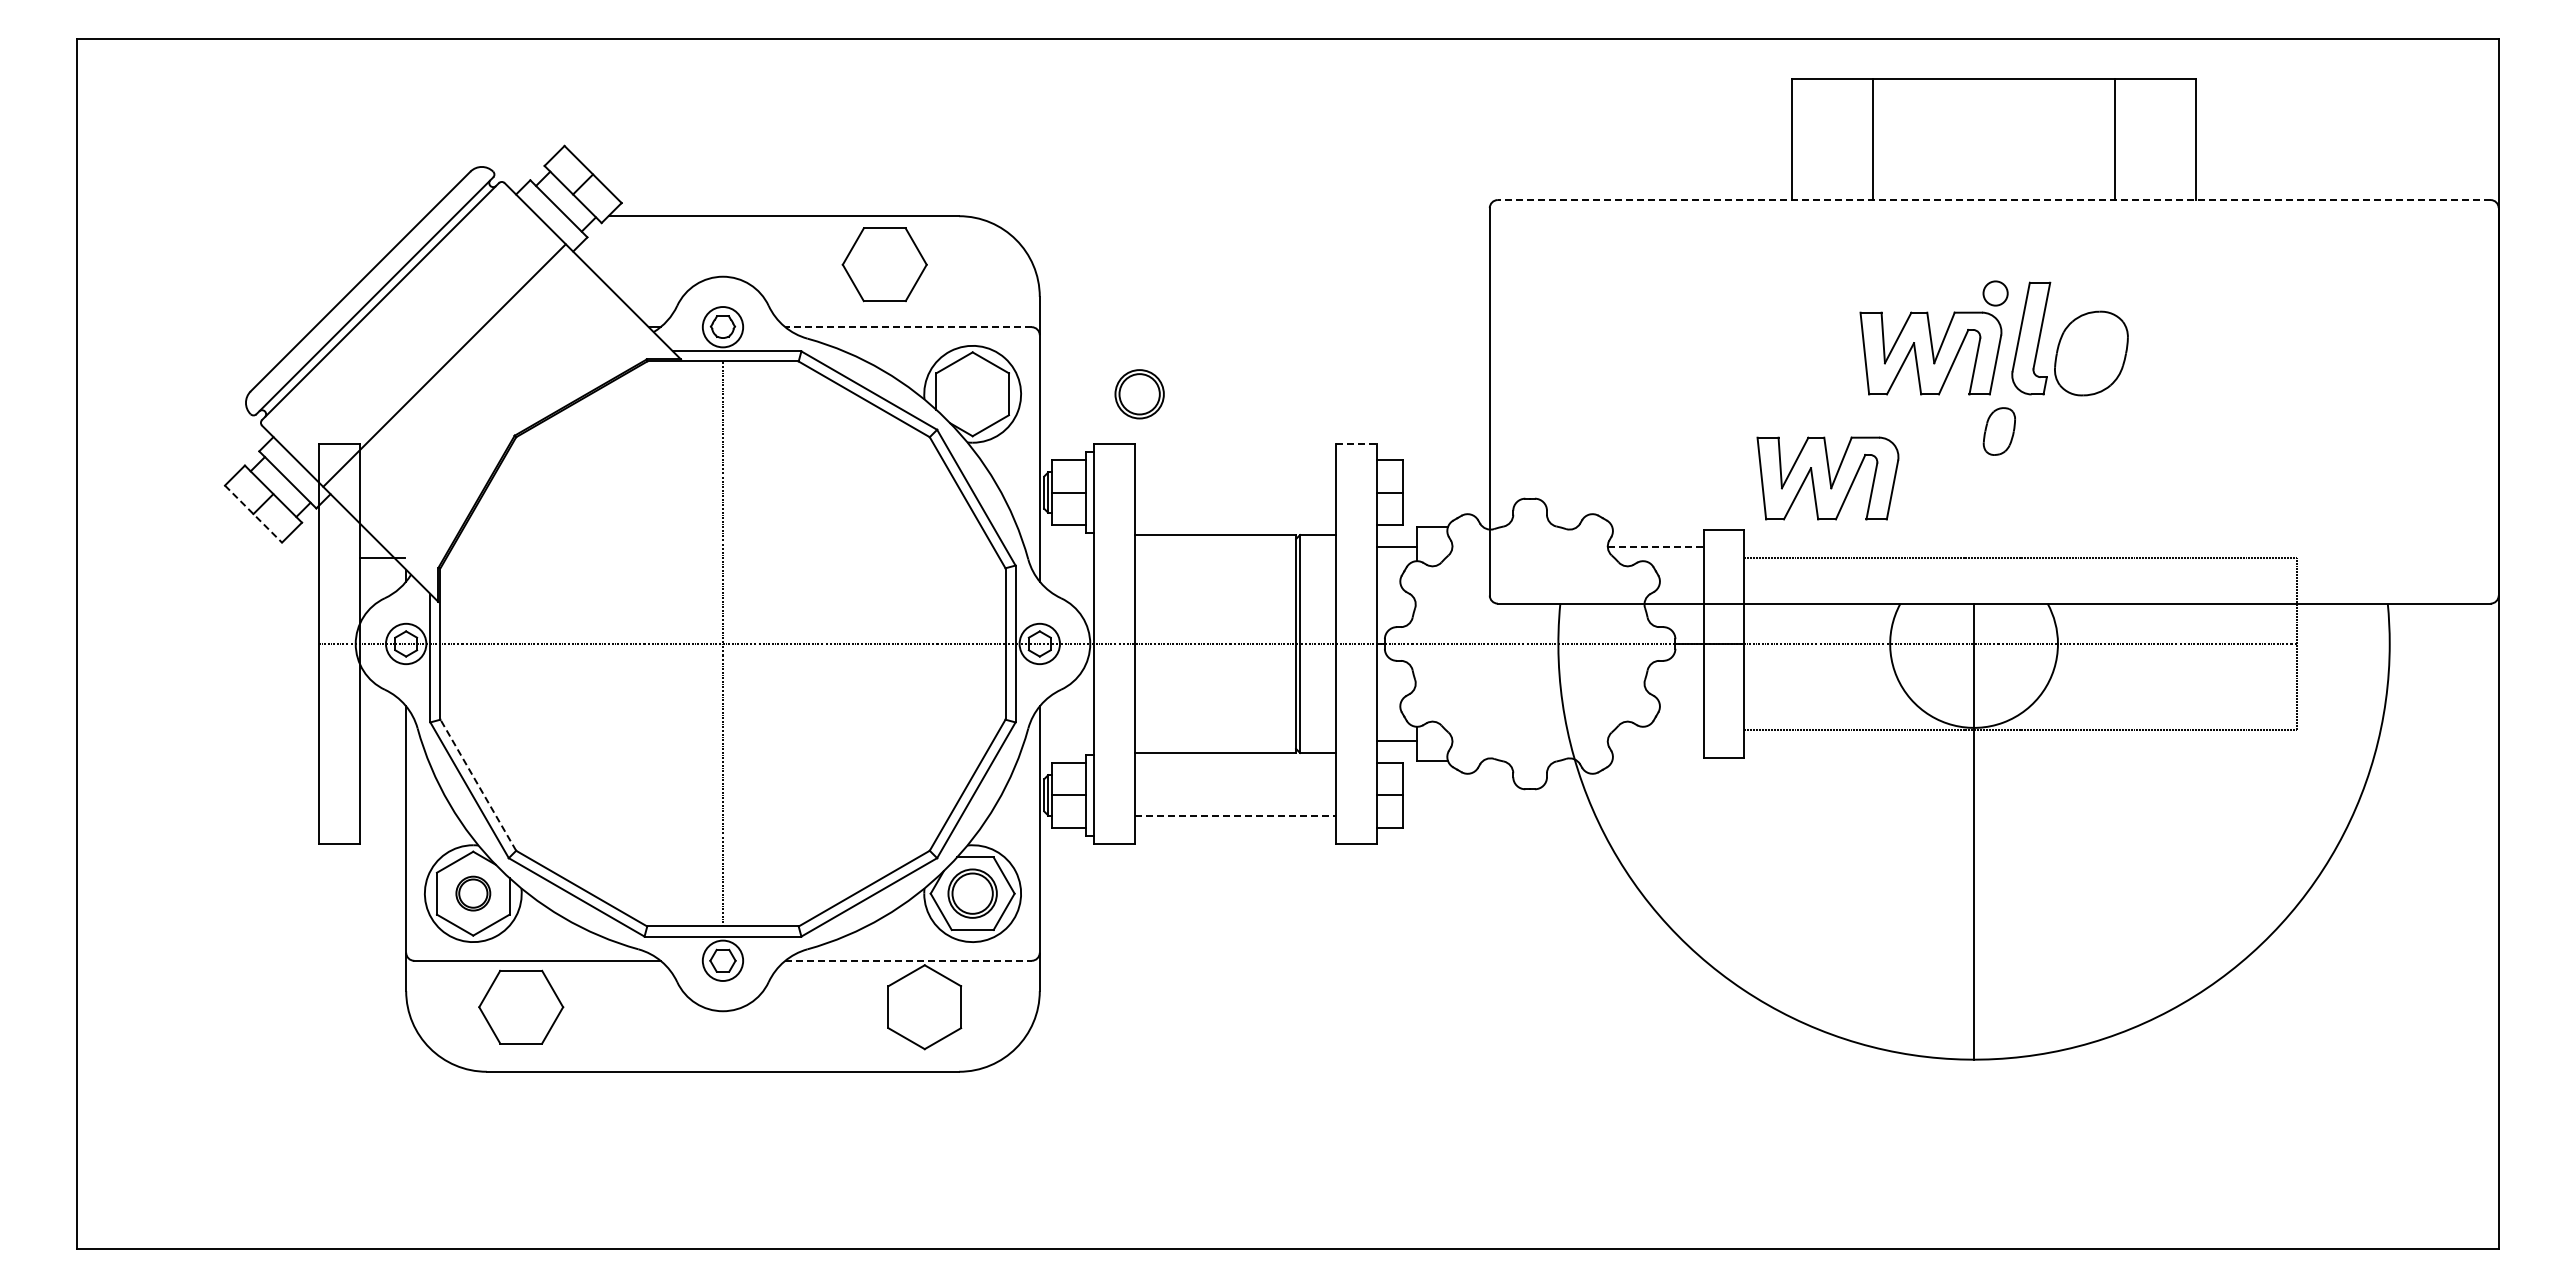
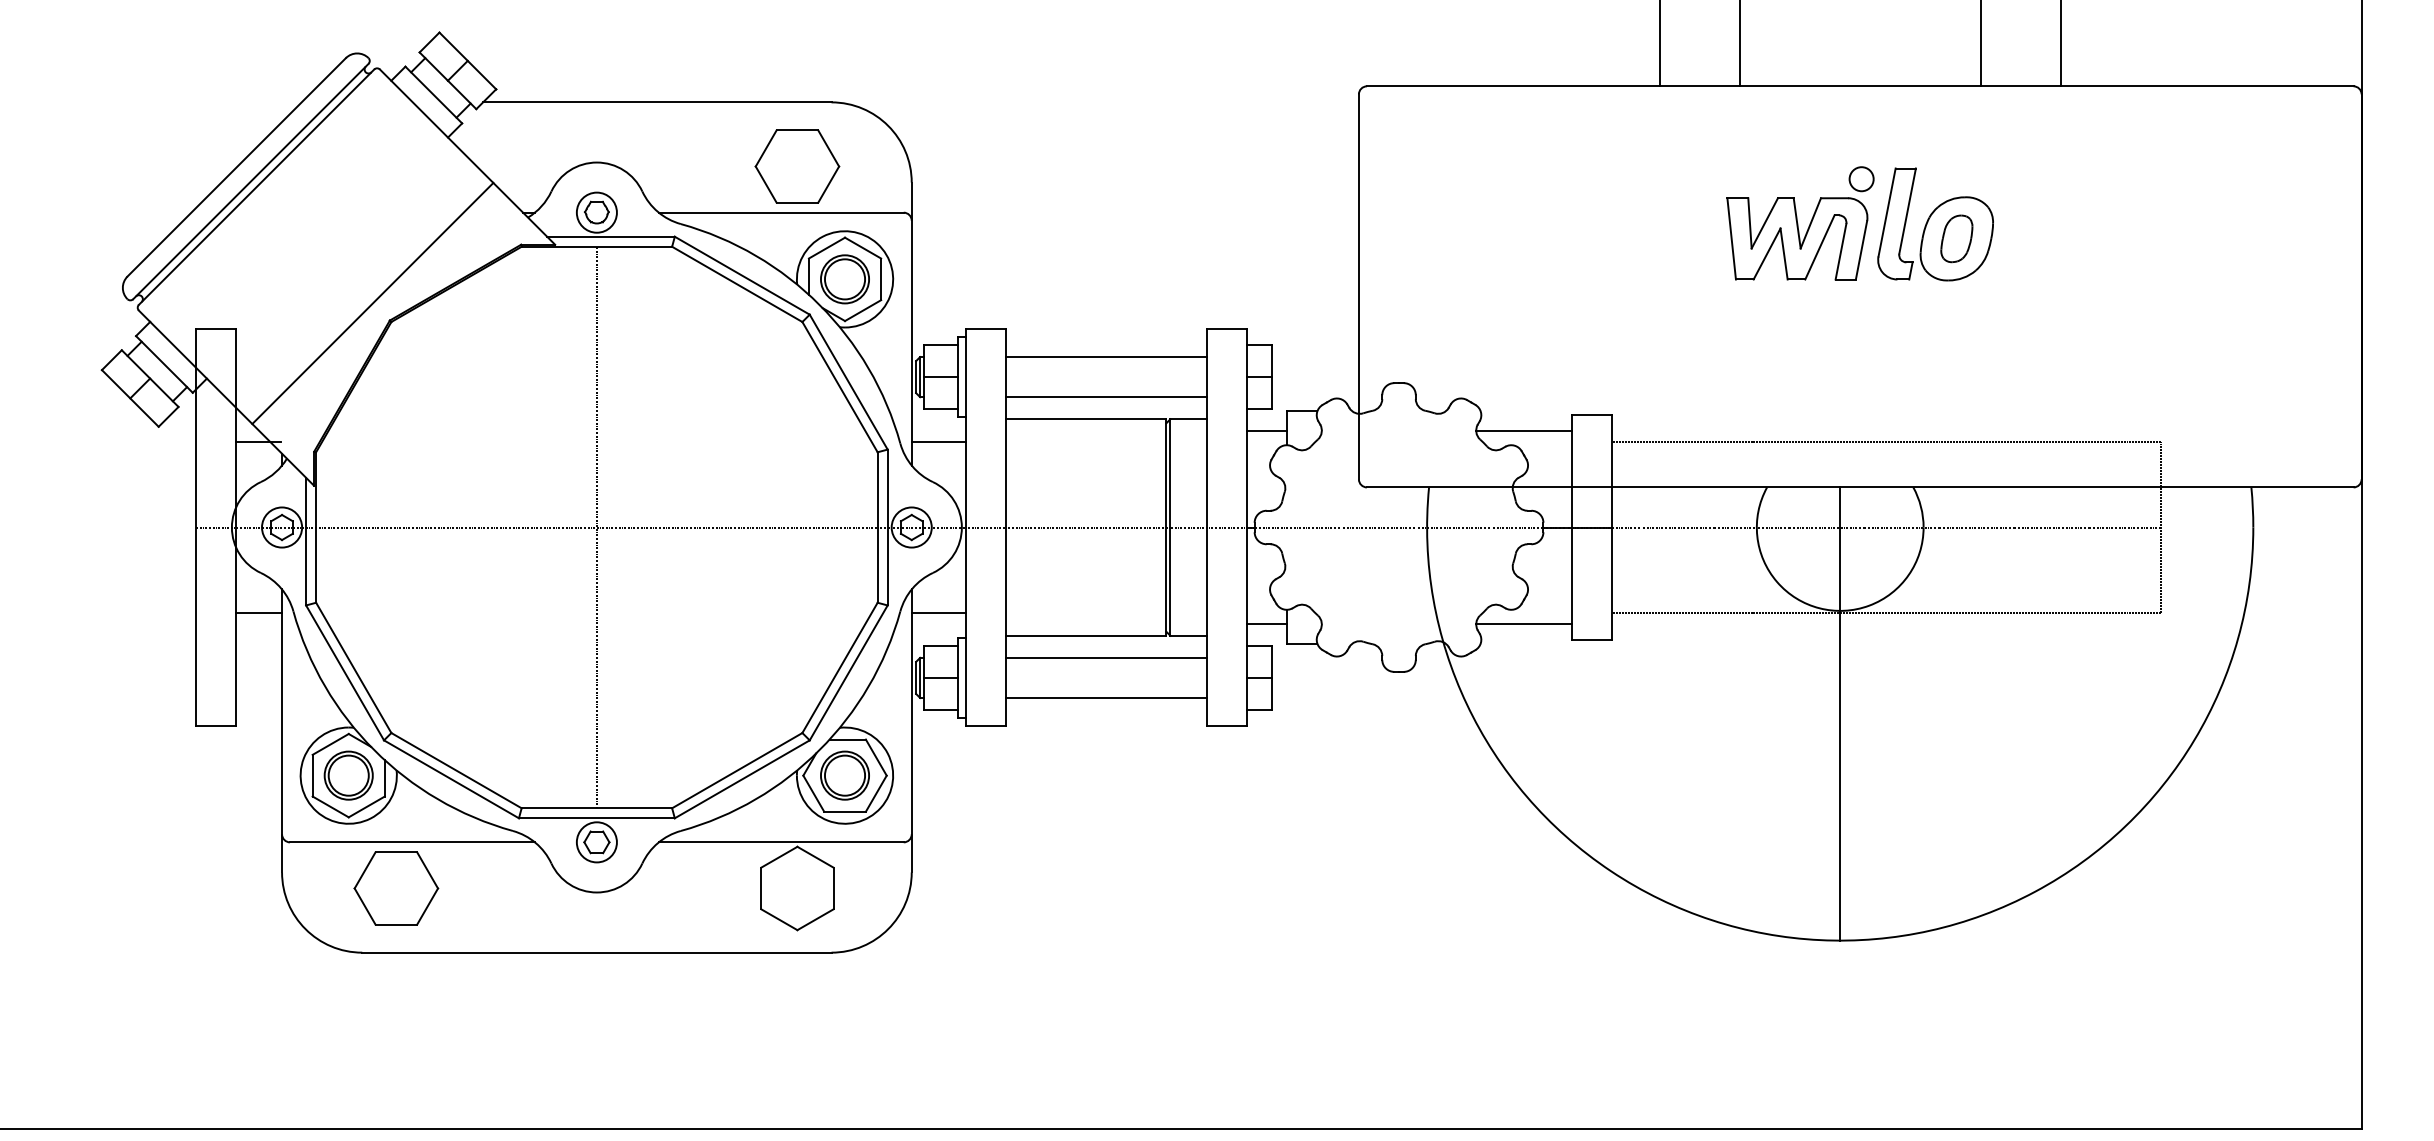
line: (1993, 200) -> (1859, 86), dashed -> solid
part: (884, 264) -> (797, 166), moved
line: (908, 327) -> (781, 212), dashed -> solid
line: (444, 365) -> (372, 303), moved
part: (1139, 394) -> (844, 279), moved
part: (1998, 431) -> (1955, 238), moved
line: (1357, 444) -> (1227, 329), dashed -> solid
line: (1235, 472) -> (1106, 357), added
part: (1827, 478) -> (1694, 363), removed
line: (1235, 512) -> (1106, 396), added
line: (253, 514) -> (130, 398), dashed -> solid
line: (1655, 547) -> (1523, 431), dashed -> solid
line: (1066, 558) -> (938, 442), added
line: (382, 729) -> (258, 612), added
line: (1066, 729) -> (938, 612), added
line: (1655, 740) -> (1523, 623), added
line: (1235, 775) -> (1106, 658), added
line: (478, 785) -> (353, 668), dashed -> solid
line: (1235, 815) -> (1106, 697), dashed -> solid
part: (473, 893) -> (348, 775), size x1.43
line: (909, 960) -> (782, 842), dashed -> solid

